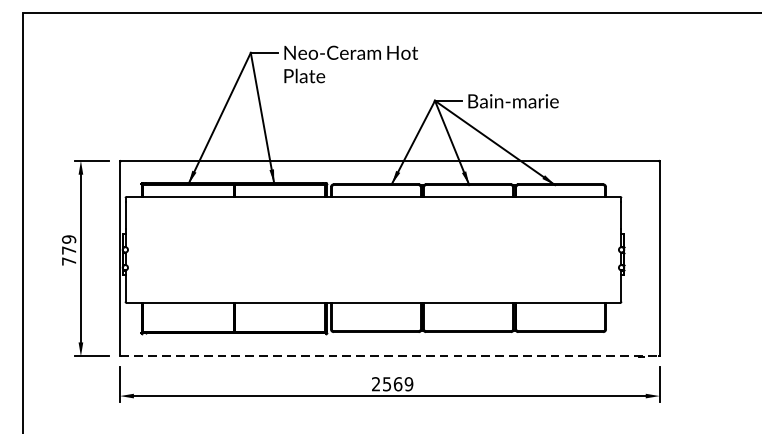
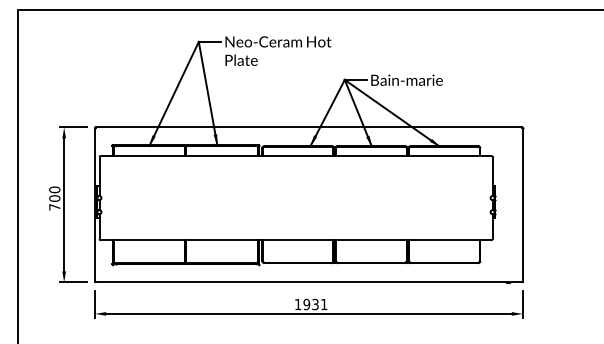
text: (68, 244) -> (54, 193), 779 -> 700
line: (390, 356) -> (309, 282), dashed -> solid
text: (391, 384) -> (310, 304), 2569 -> 1931

